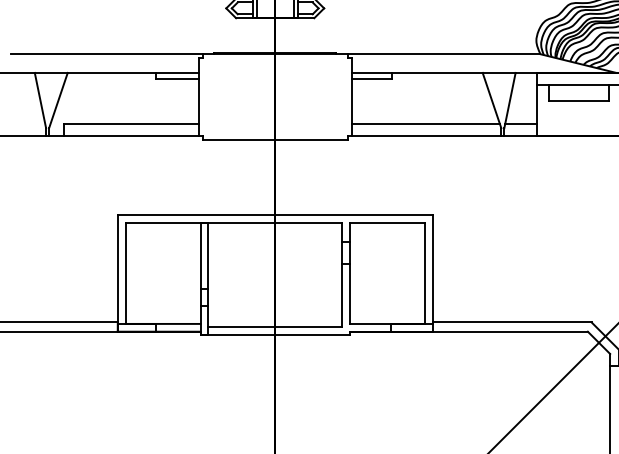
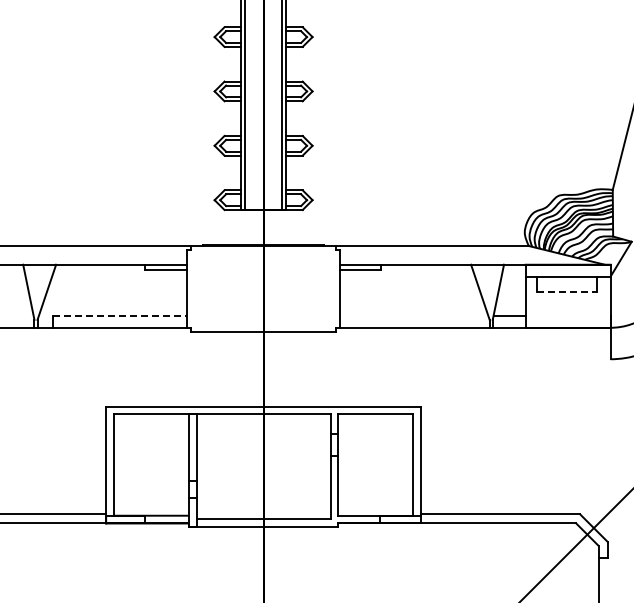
line: (579, 100) -> (567, 292), solid -> dashed
line: (132, 123) -> (120, 315), solid -> dashed
line: (426, 123) -> (414, 315), removed

